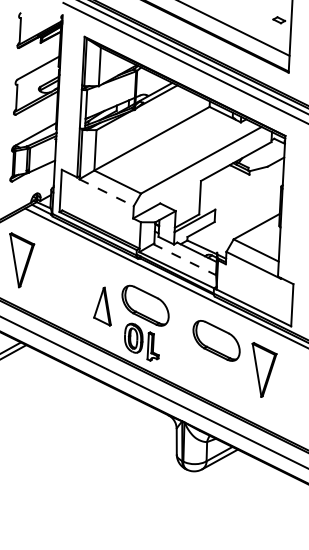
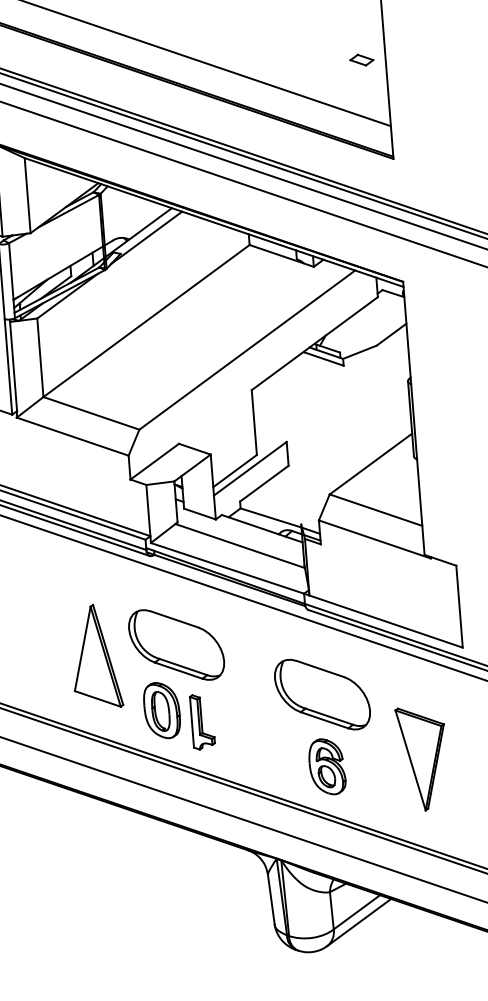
line: (107, 192) -> (74, 436), dashed -> solid
line: (185, 259) -> (241, 545), dashed -> solid
part: (102, 306) -> (93, 657), size x1.43
part: (264, 369) -> (424, 756), moved
part: (213, 377) -> (325, 766), added

